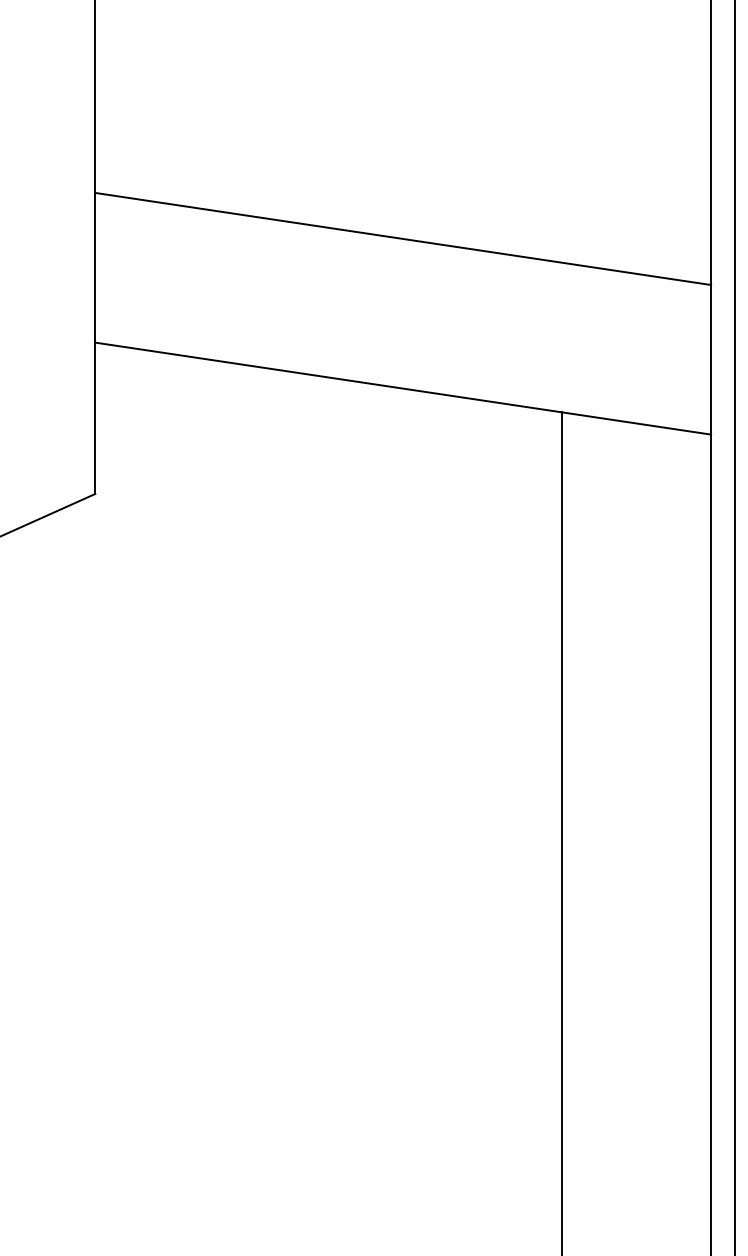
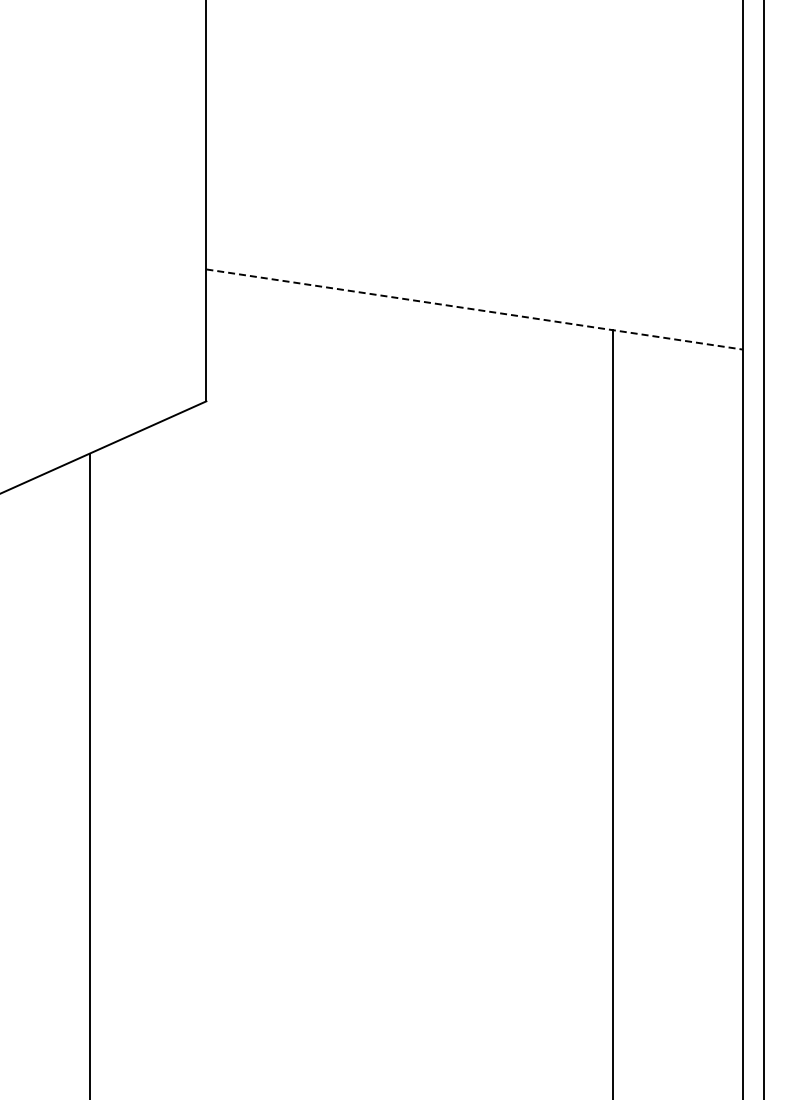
line: (402, 238) -> (474, 178), removed
line: (404, 388) -> (475, 309), solid -> dashed

